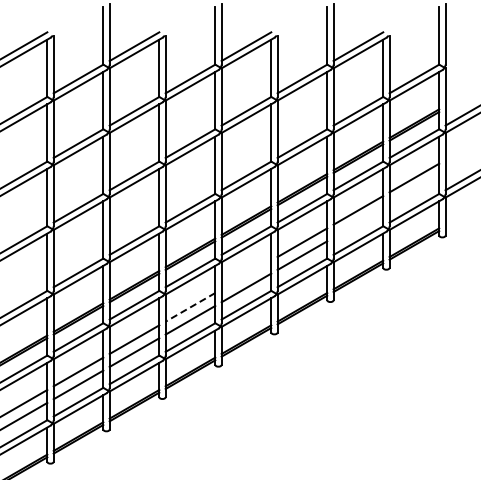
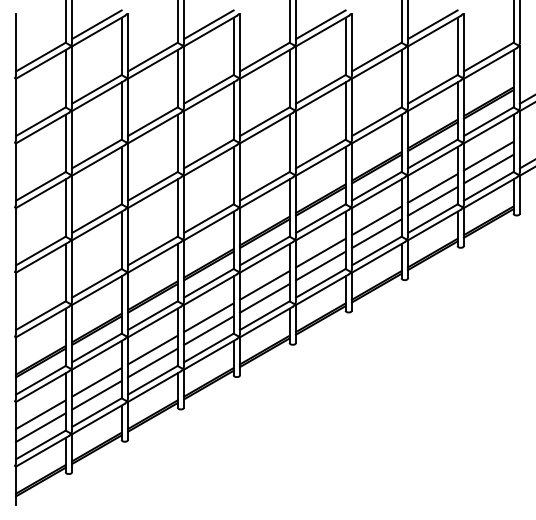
line: (414, 190) -> (488, 168), added
line: (358, 223) -> (432, 201), added
line: (246, 274) -> (320, 252), added
line: (190, 307) -> (264, 285), dashed -> solid

